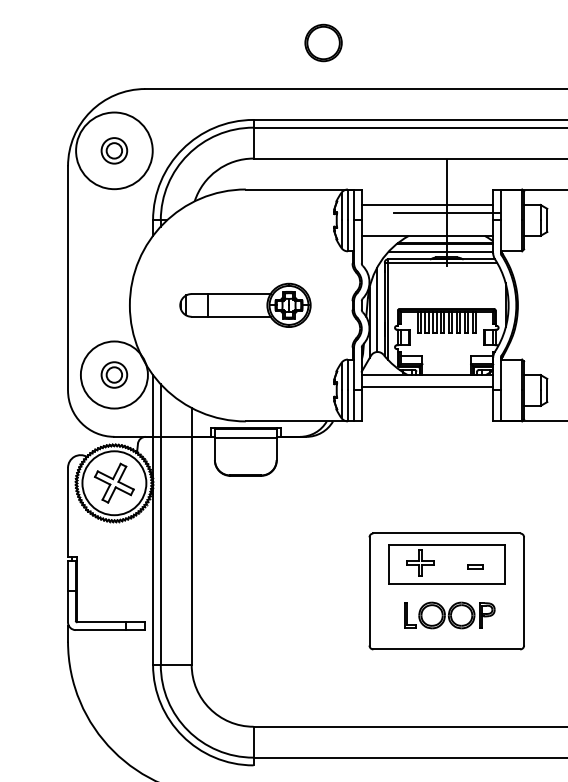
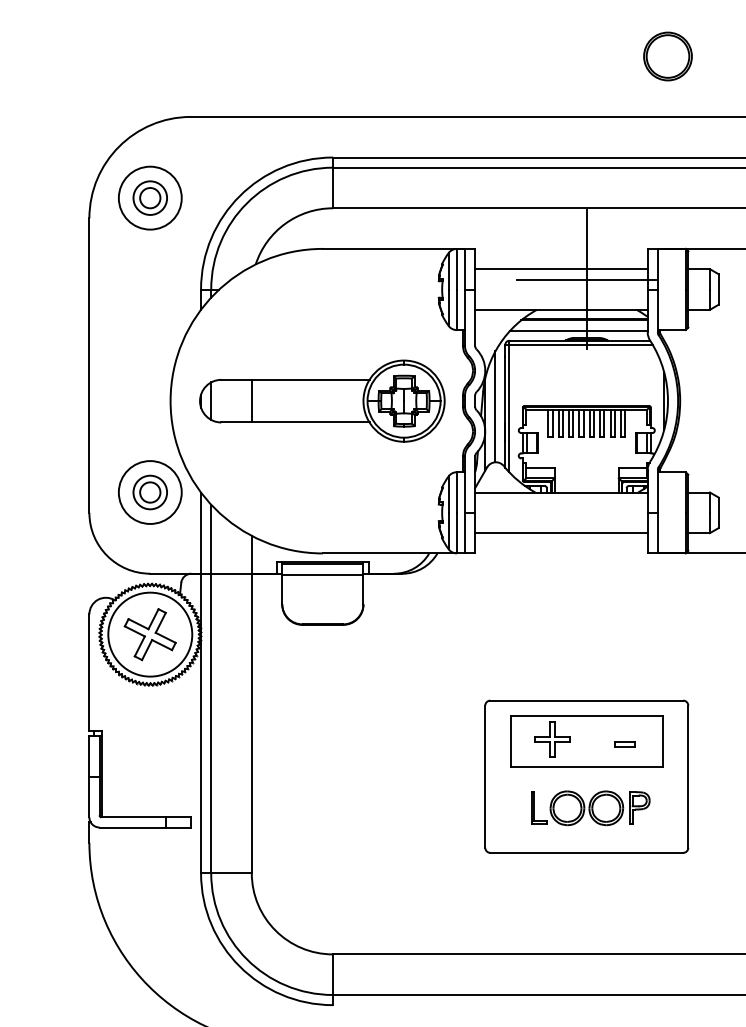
part: (323, 42) -> (667, 56), moved
circle: (113, 150) -> (149, 197), size x0.62
part: (245, 304) -> (322, 400), size x1.43
circle: (113, 375) -> (149, 492), size x0.71
line: (427, 387) -> (561, 533), moved

